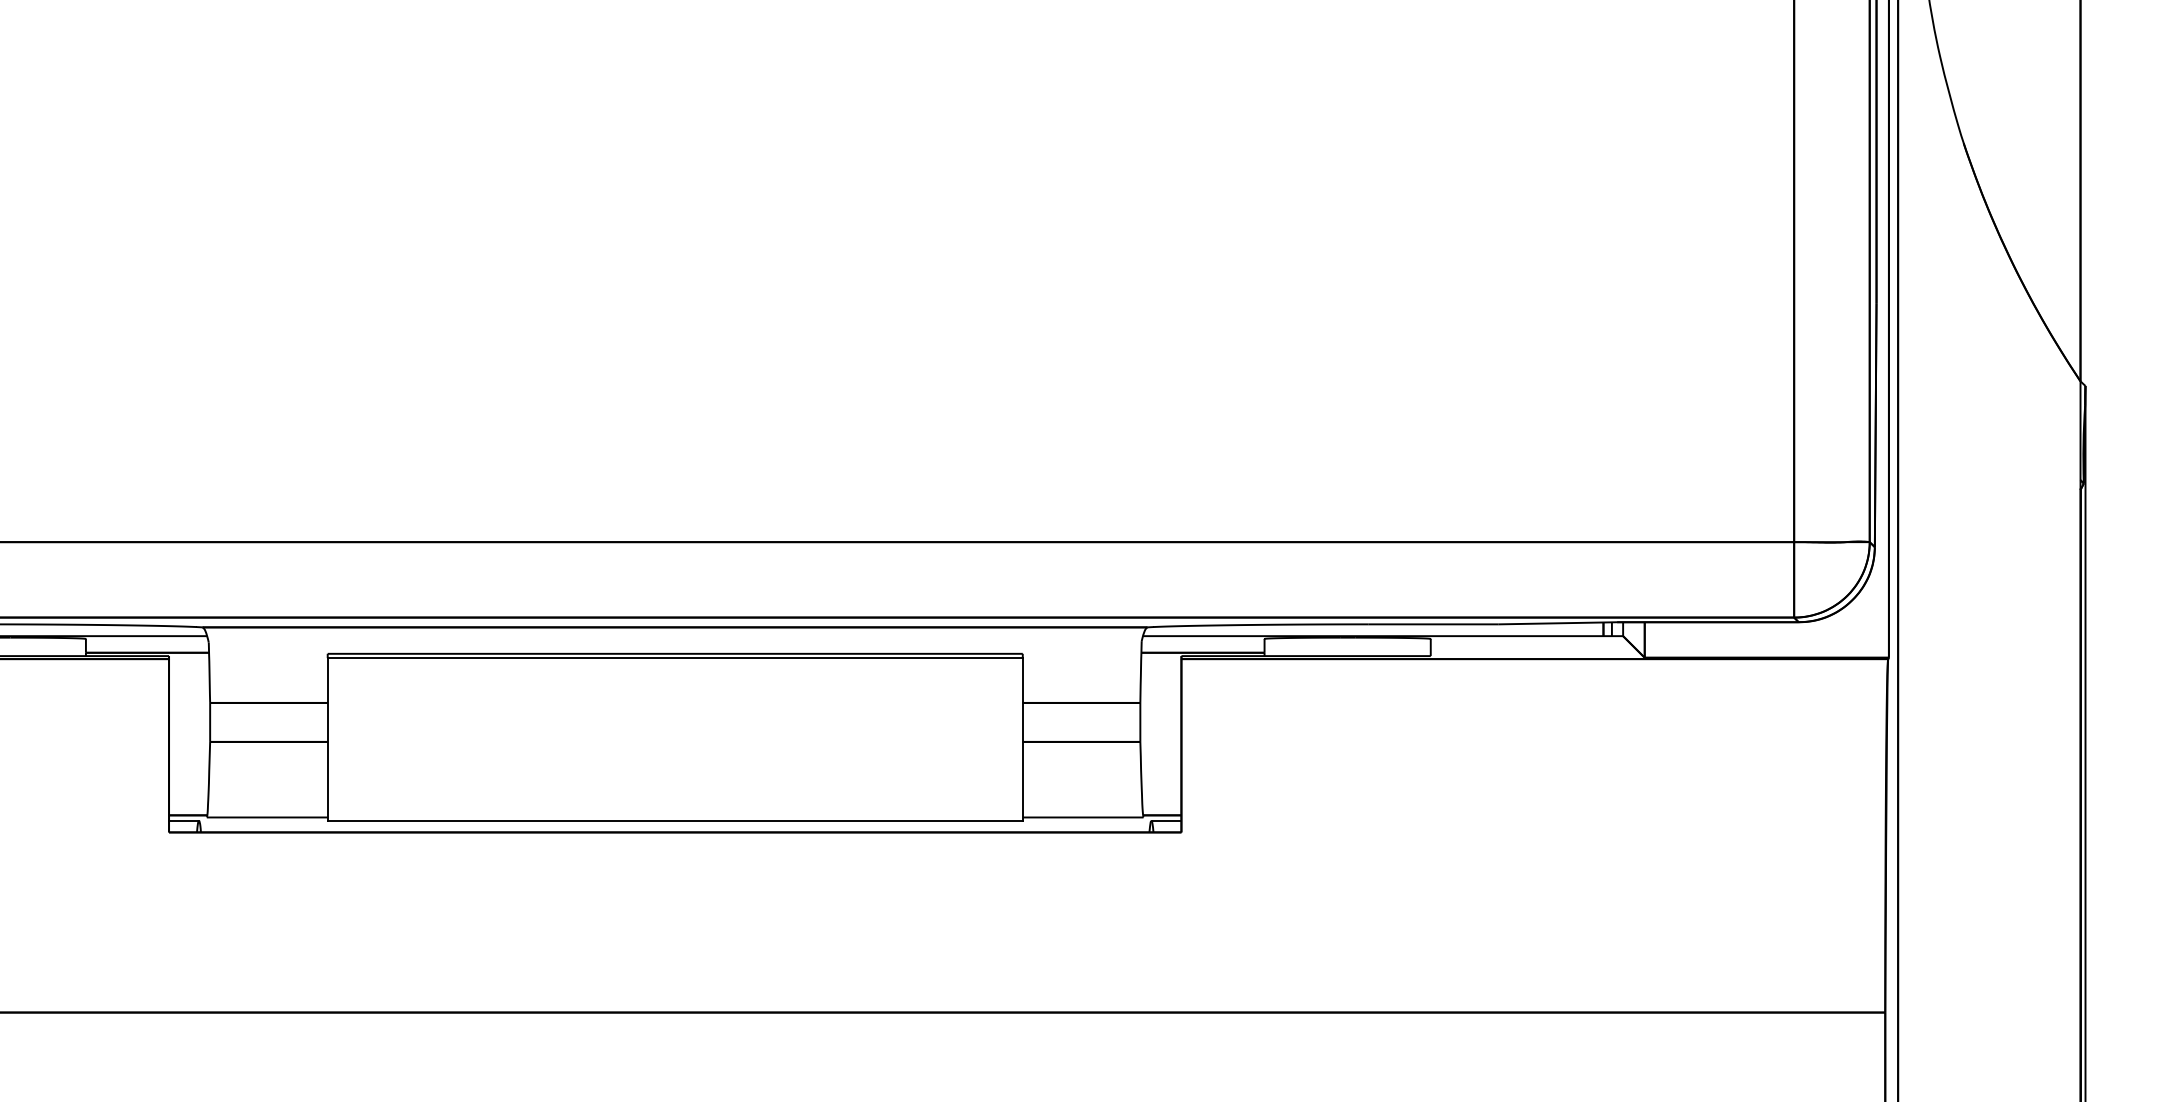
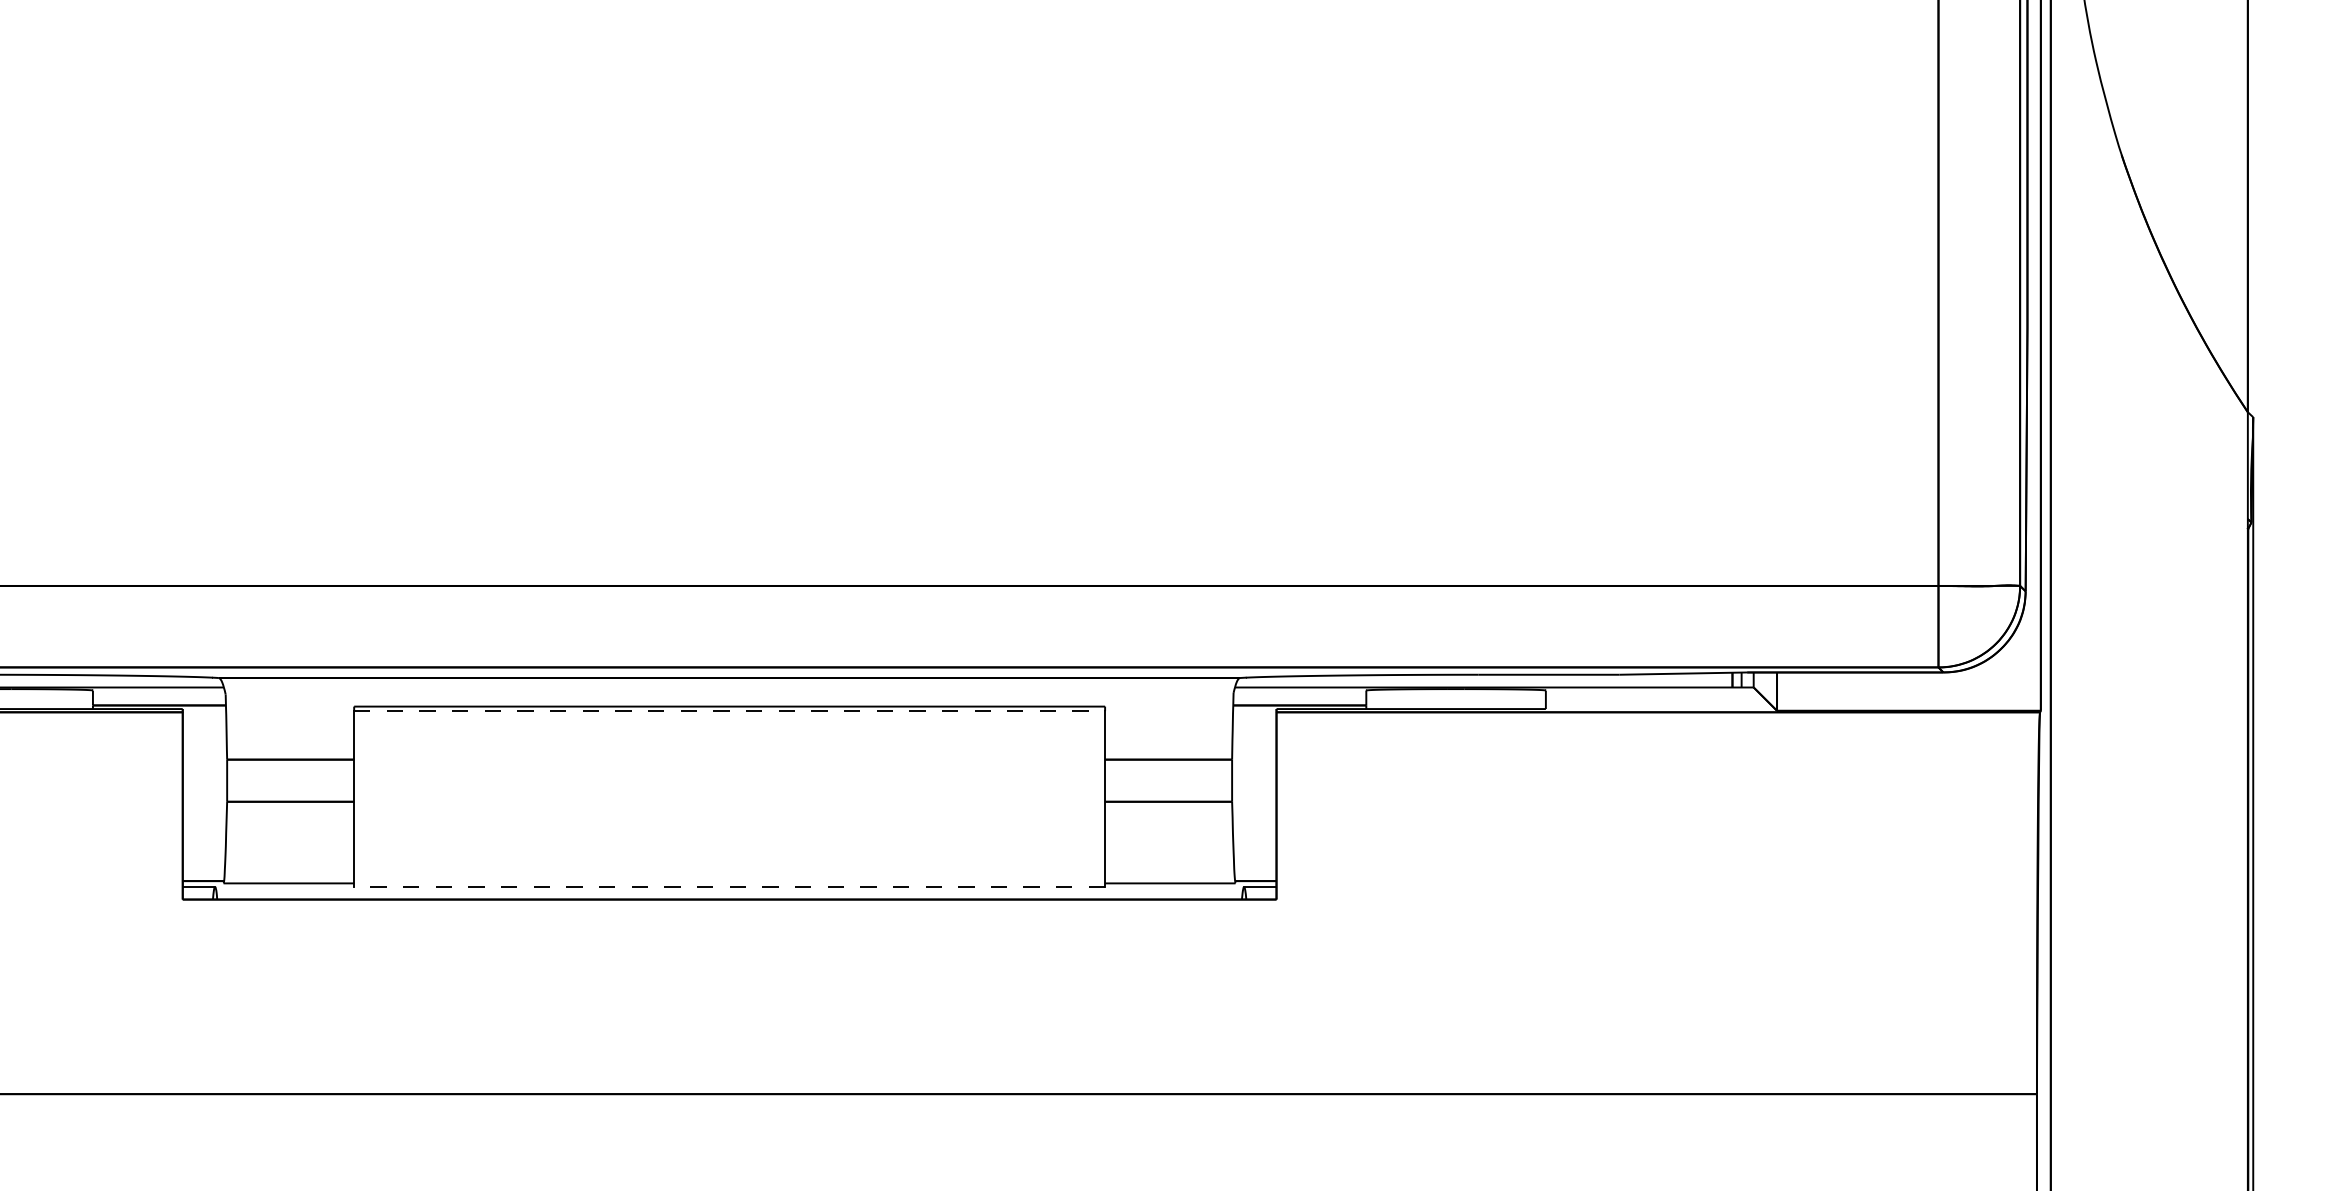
line: (676, 658) -> (730, 711), solid -> dashed
line: (675, 821) -> (729, 887), solid -> dashed

